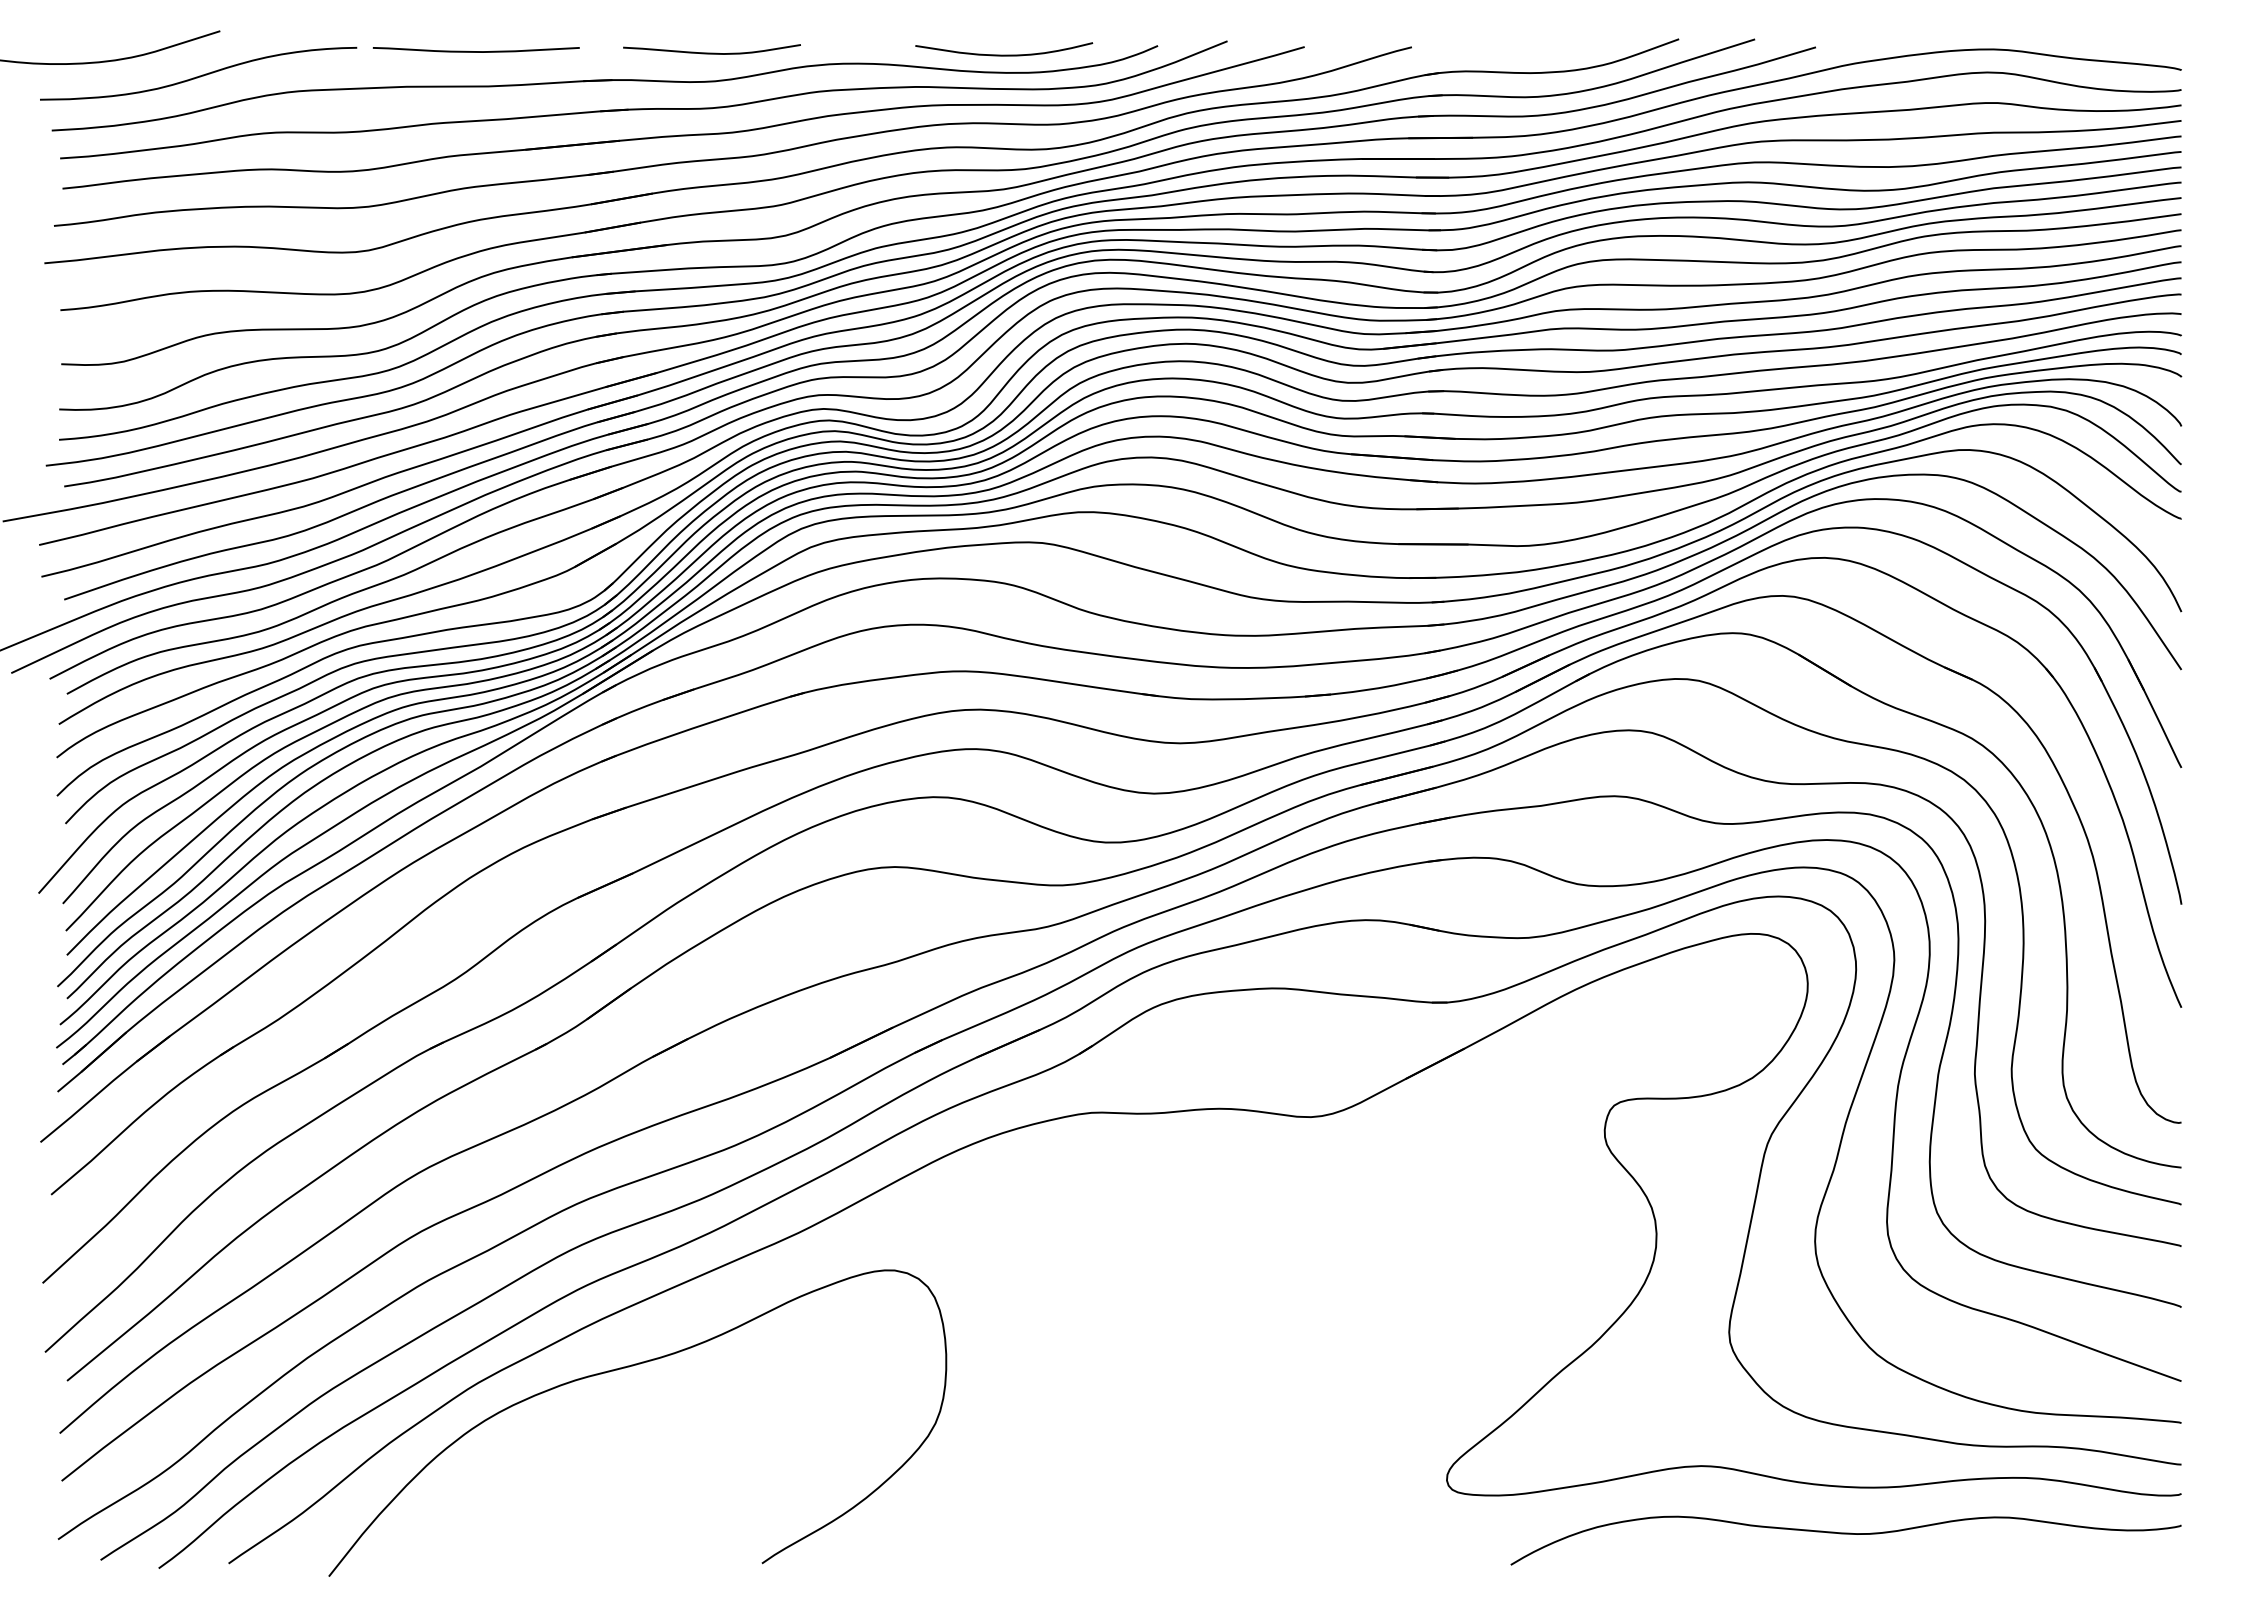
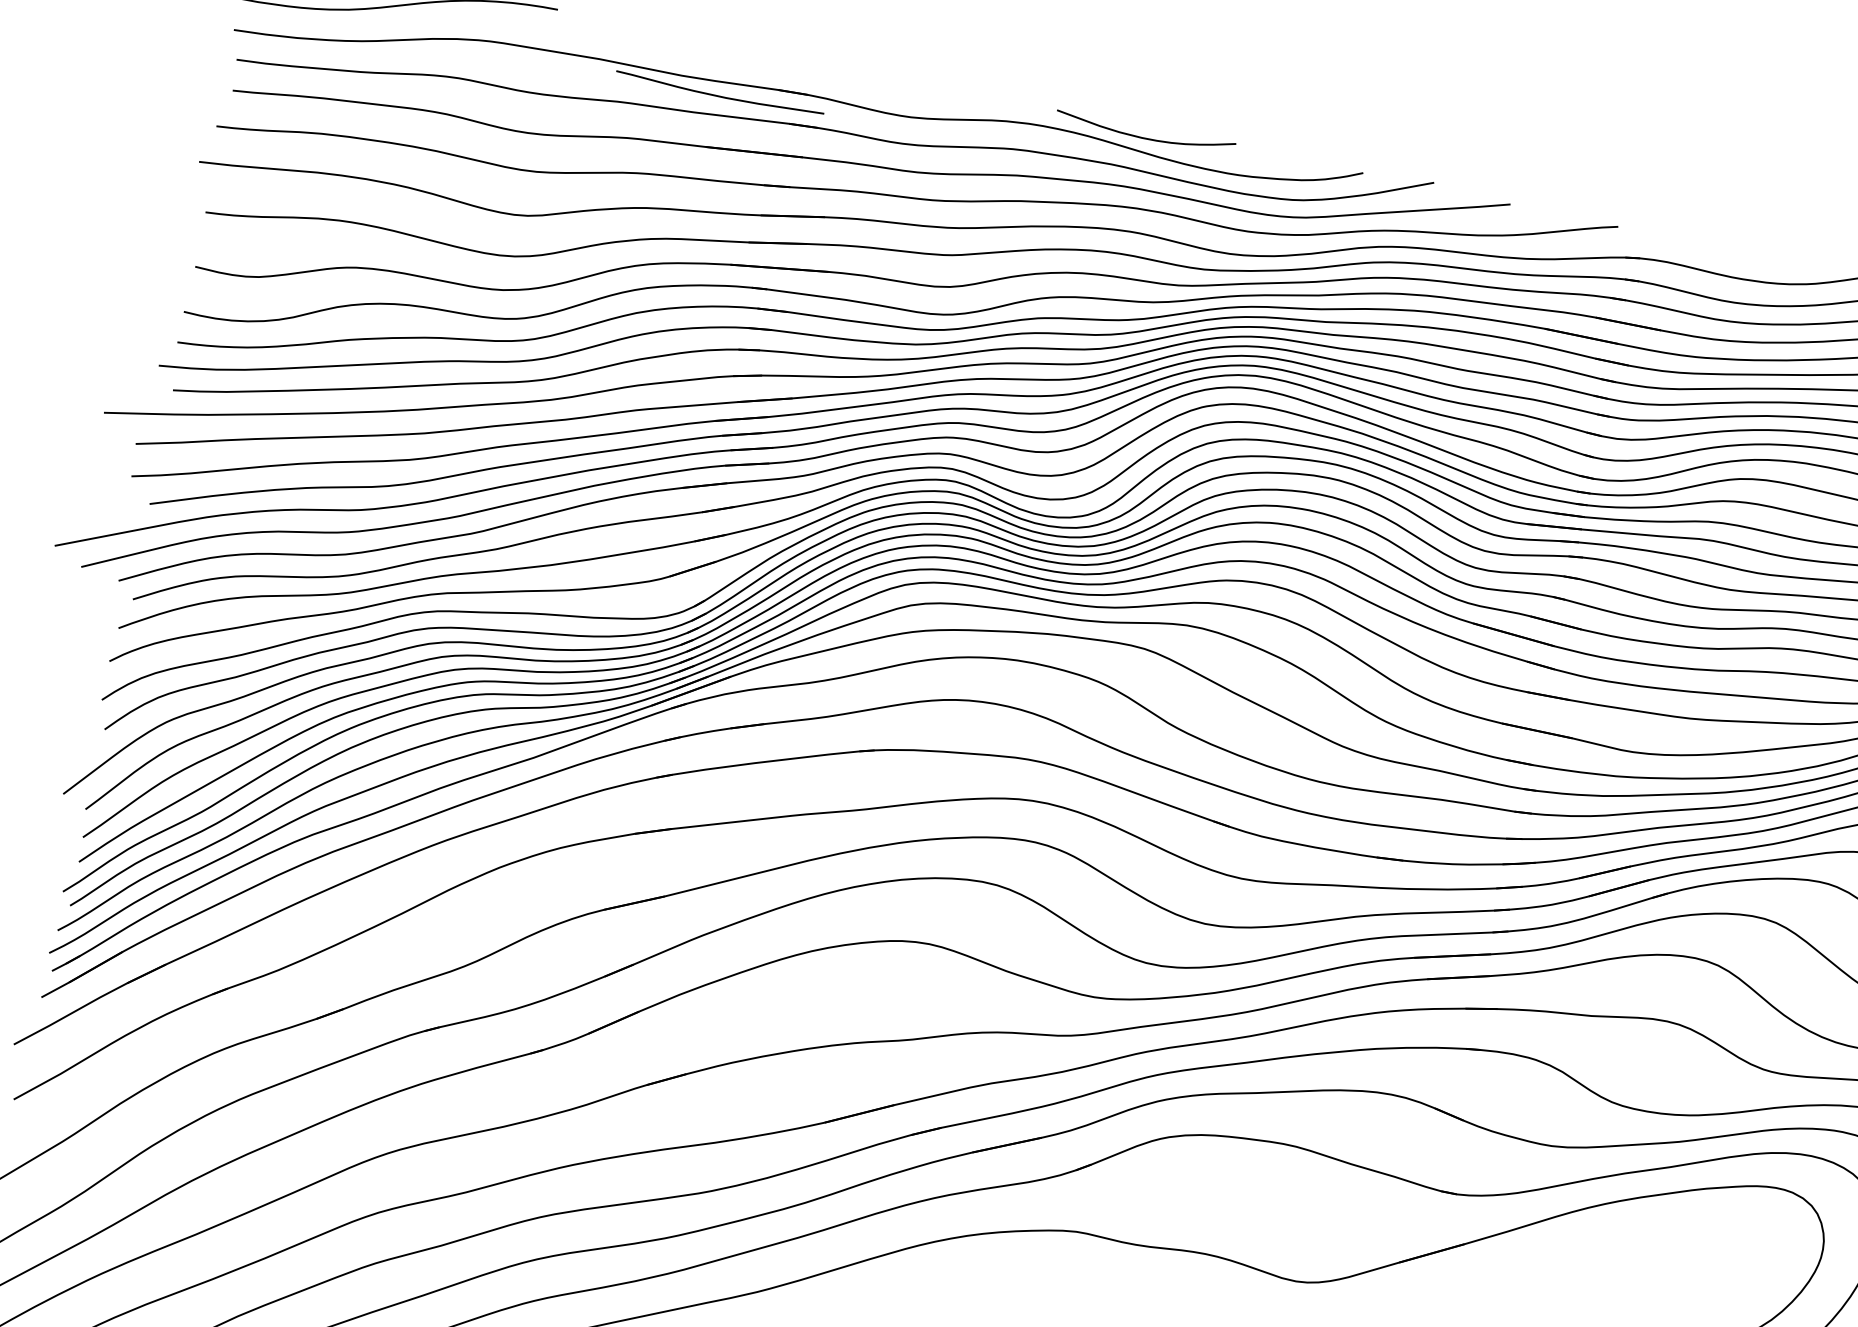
curve: (475, 51) -> (718, 95), moved
curve: (711, 52) -> (913, 87), removed
curve: (1004, 54) -> (1144, 137), moved

